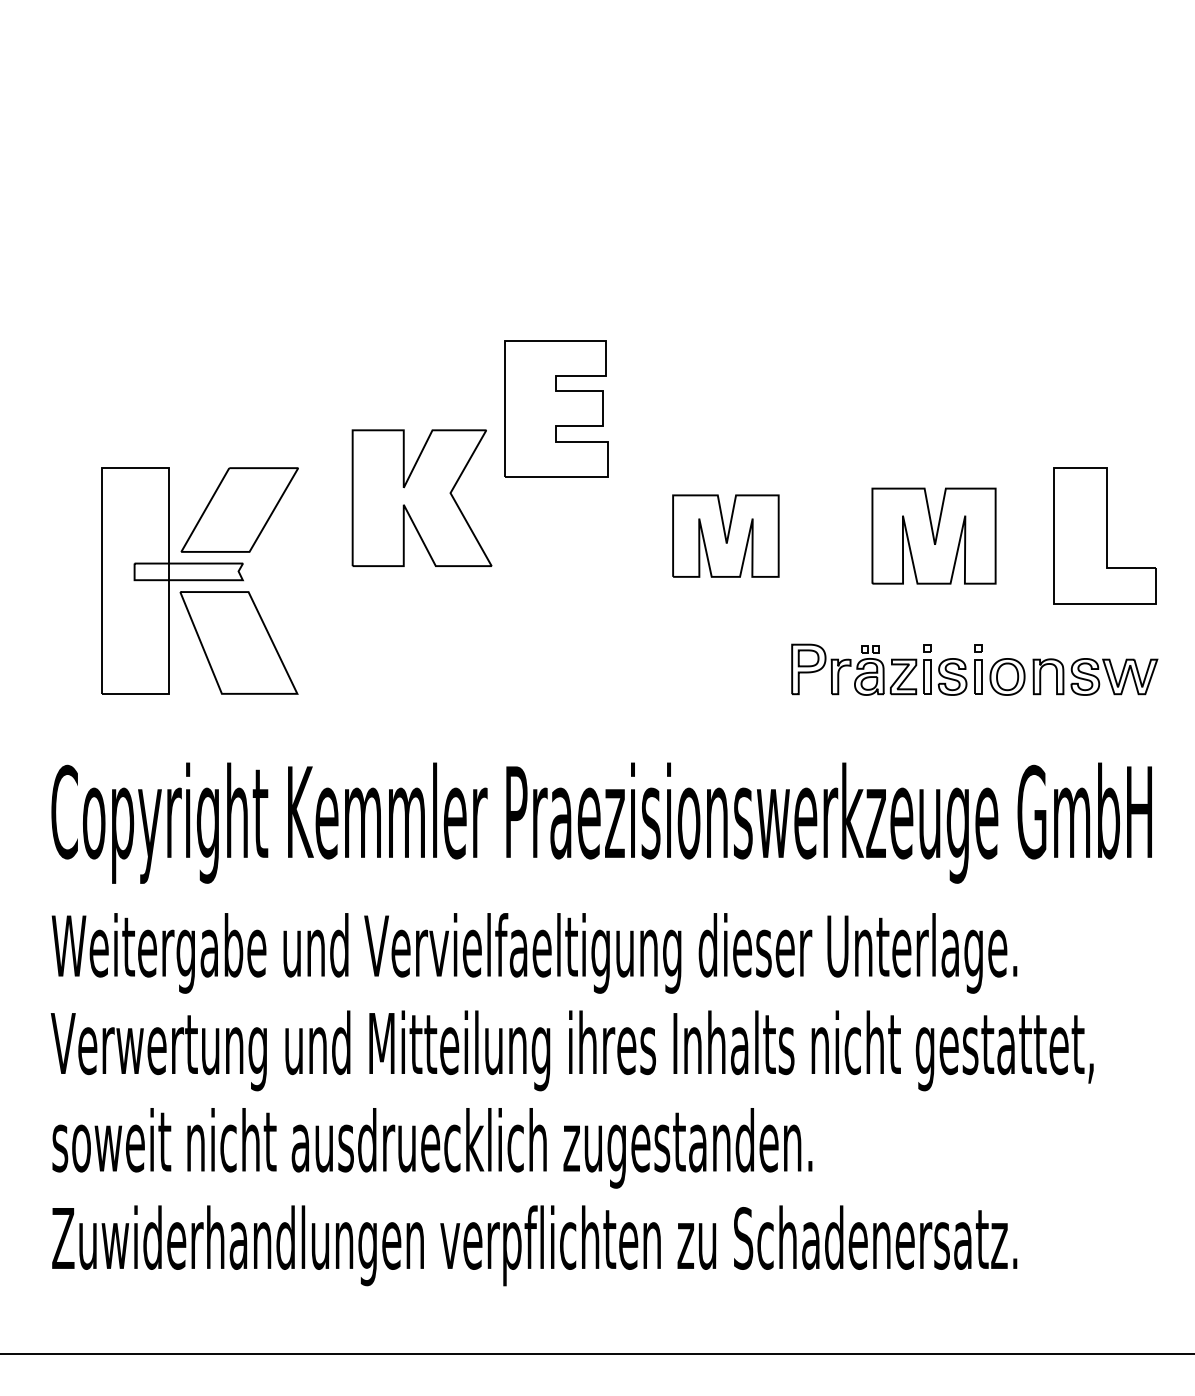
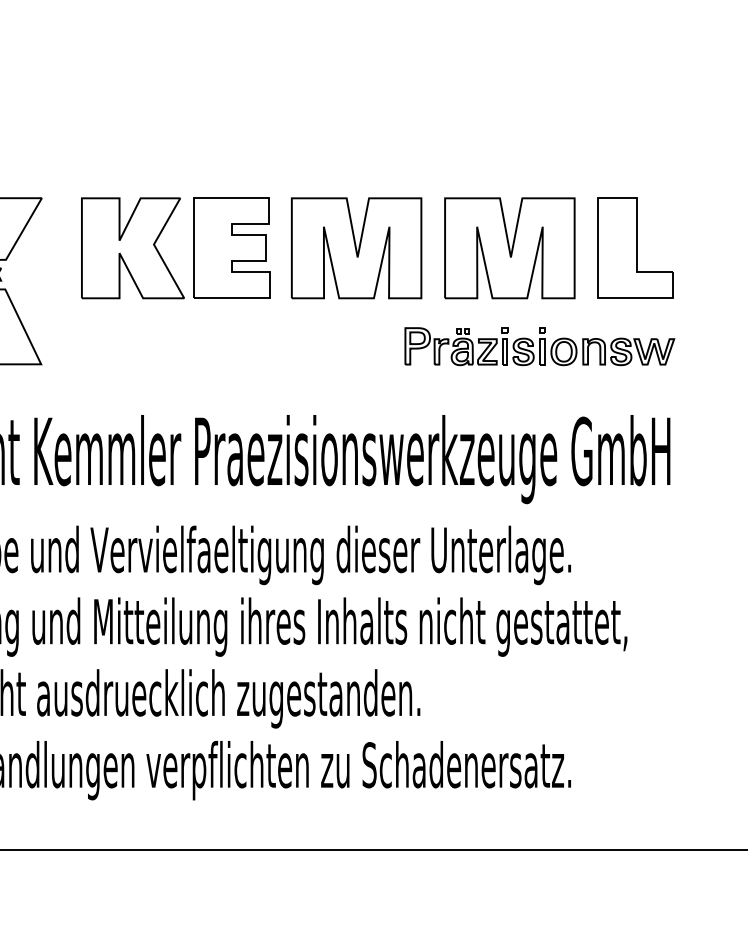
part: (556, 408) -> (231, 247), moved
part: (421, 497) -> (132, 247), moved
part: (725, 535) -> (356, 247), size x1.67
part: (933, 535) -> (509, 247), size x1.43

